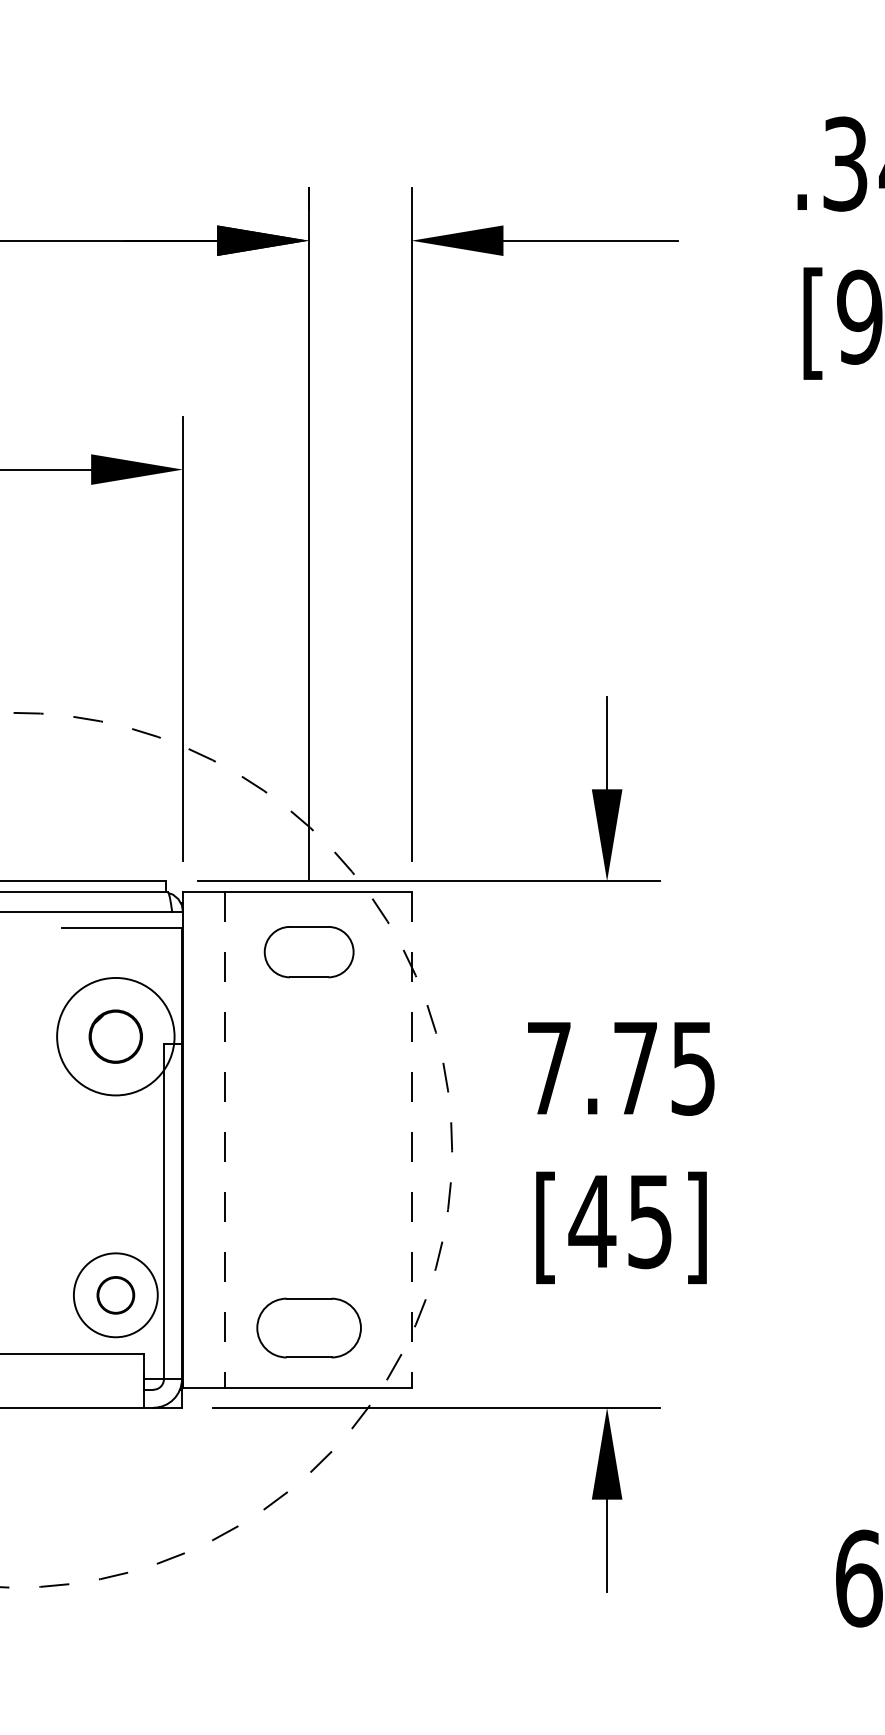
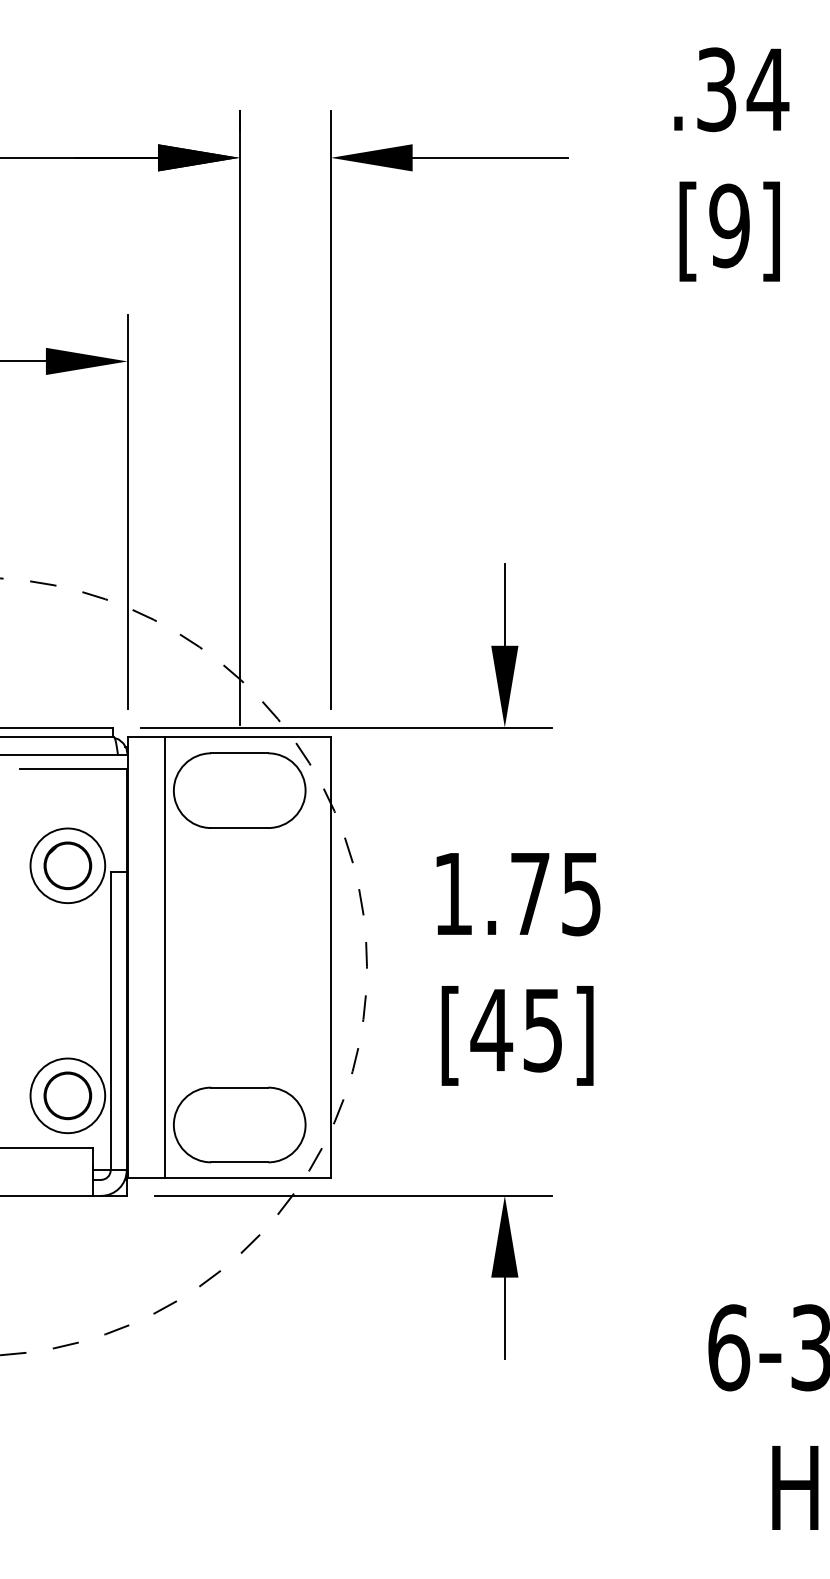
part: (308, 952) -> (239, 790), size x1.67
circle: (115, 1036) -> (67, 865), size x0.71
text: (549, 1067) -> (453, 893), 7.75 -> 1.75
line: (225, 1139) -> (165, 957), dashed -> solid
line: (411, 1139) -> (330, 957), dashed -> solid
part: (115, 1294) -> (67, 1095), size x1.43
part: (308, 1327) -> (239, 1124), size x1.43

